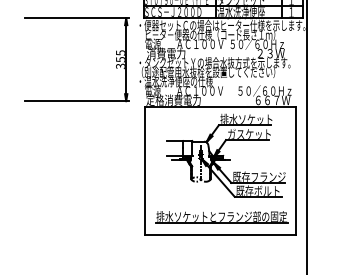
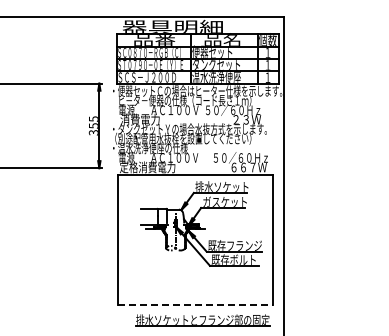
part: (221, 217) -> (202, 320), moved
line: (220, 234) -> (195, 304), solid -> dashed

